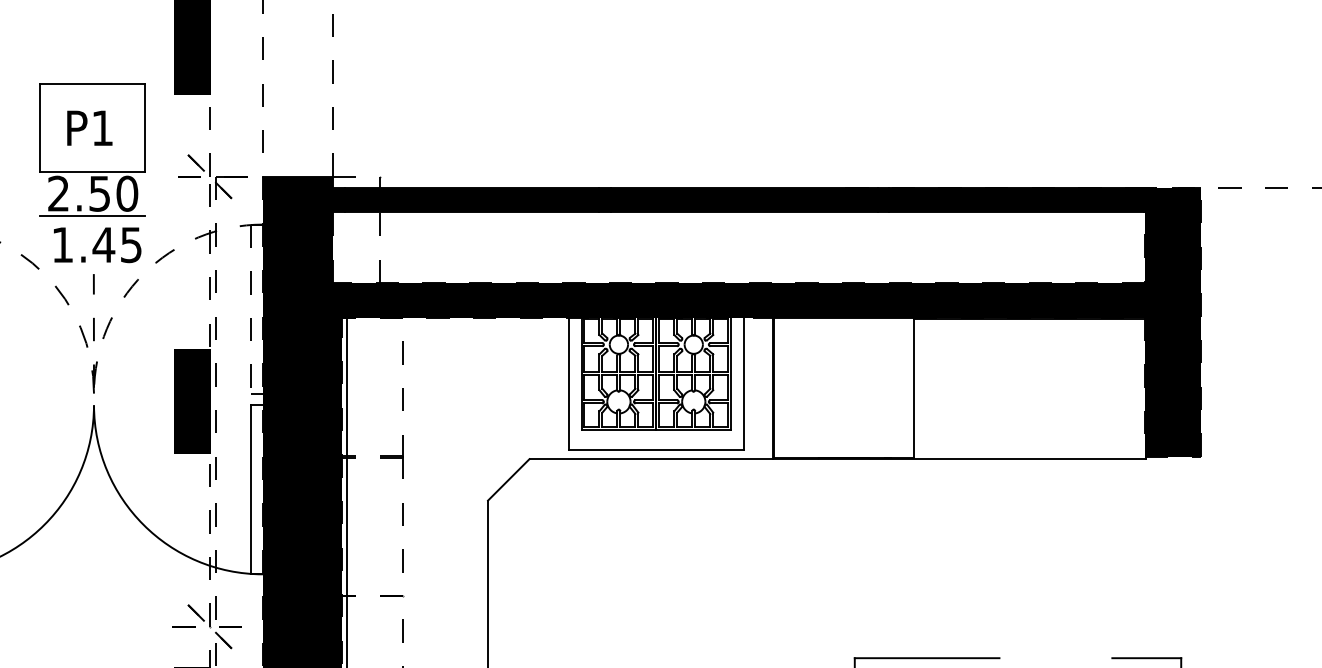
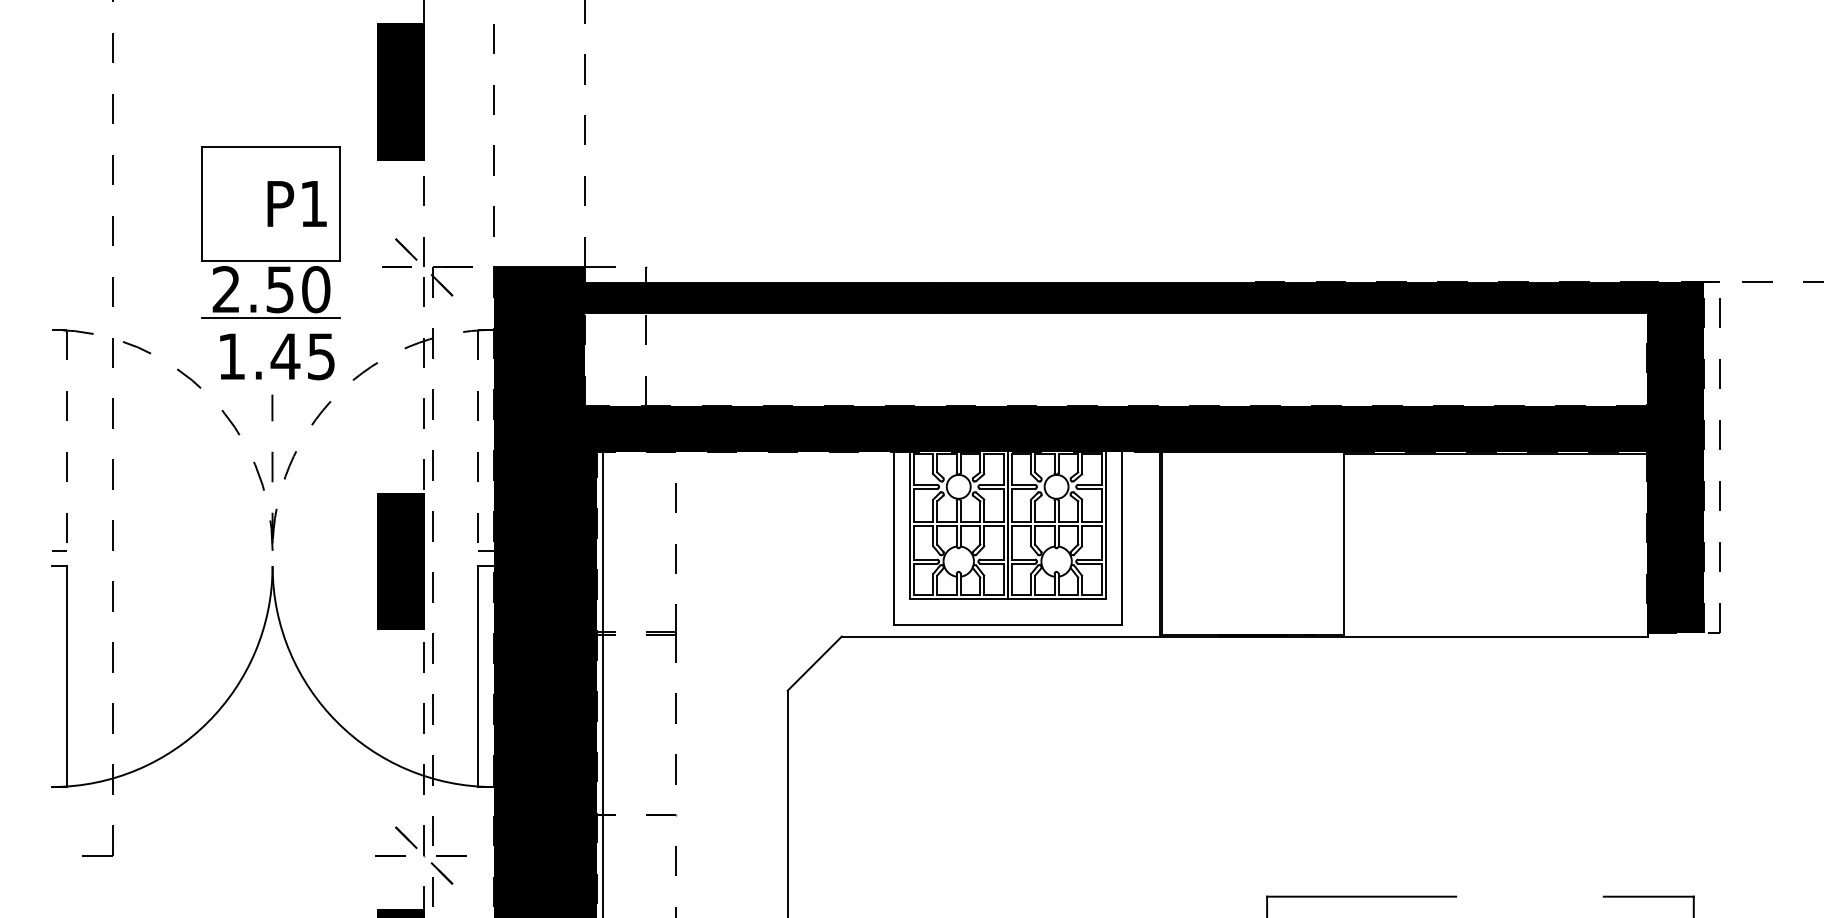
text: (89, 127) -> (296, 203), moved
fill: (1194, 322) -> (1711, 457), removed

